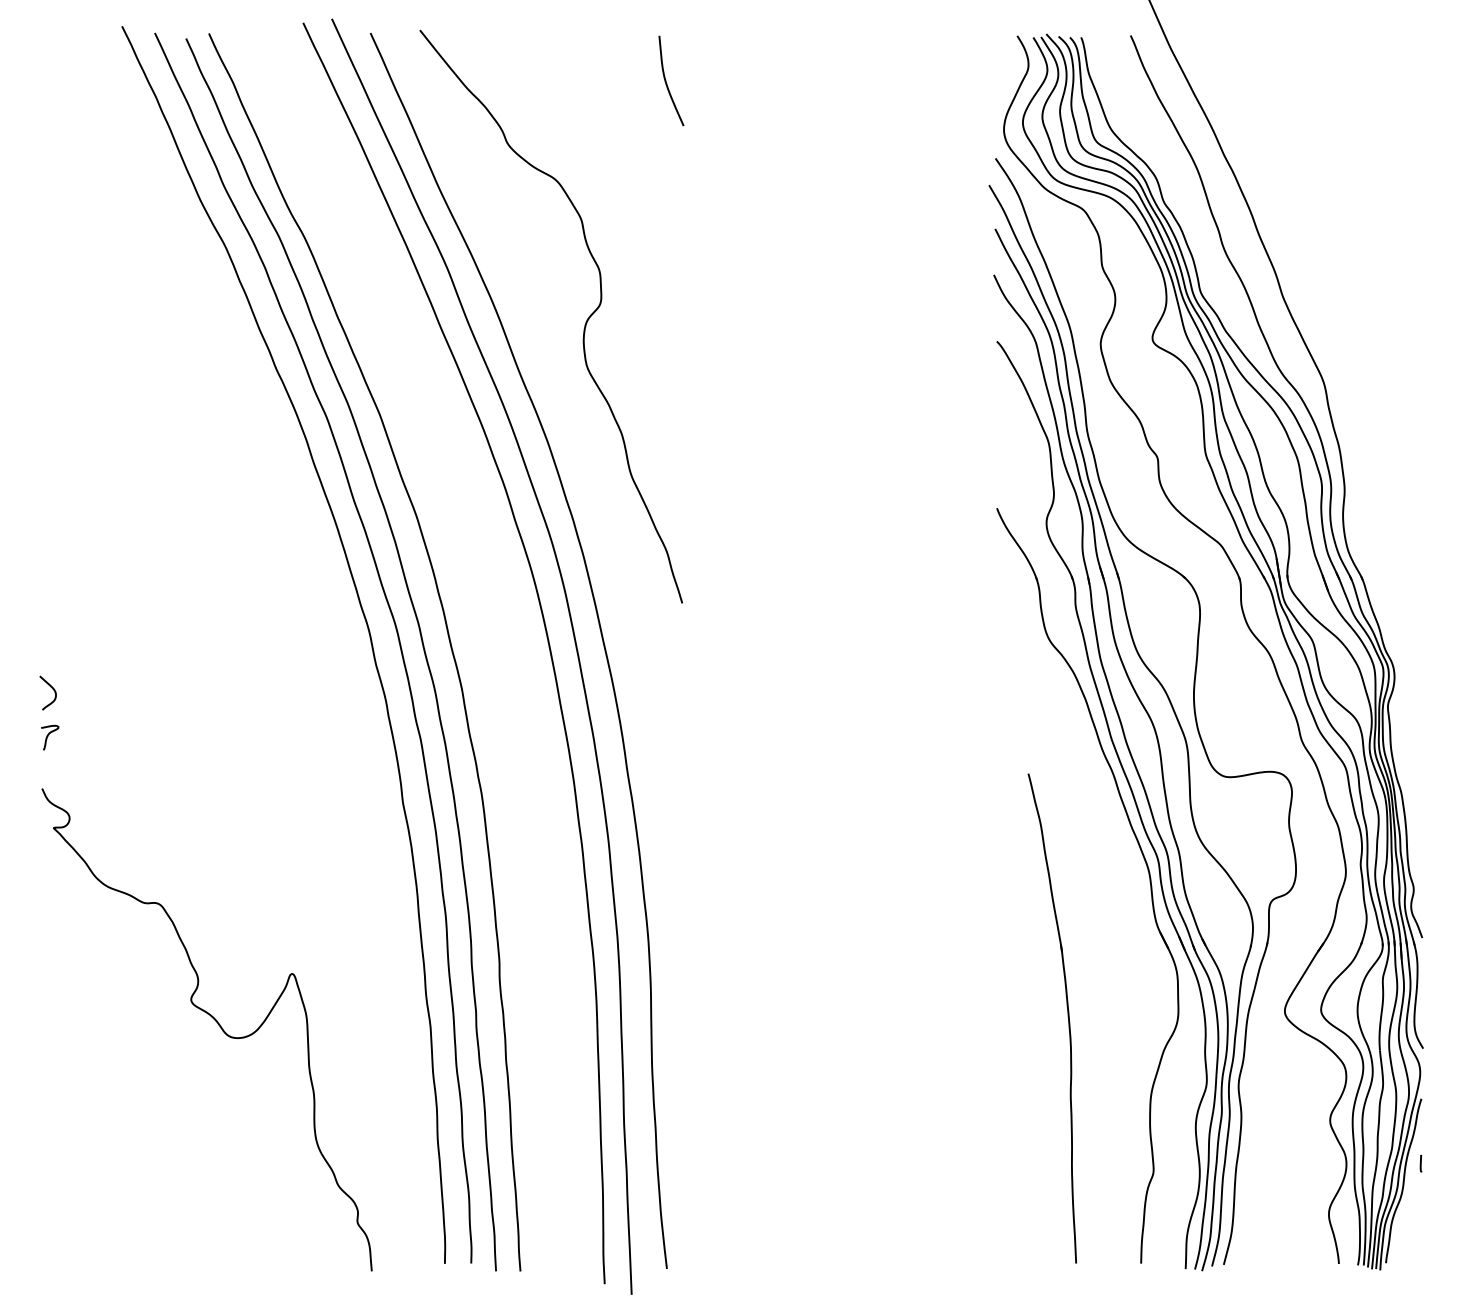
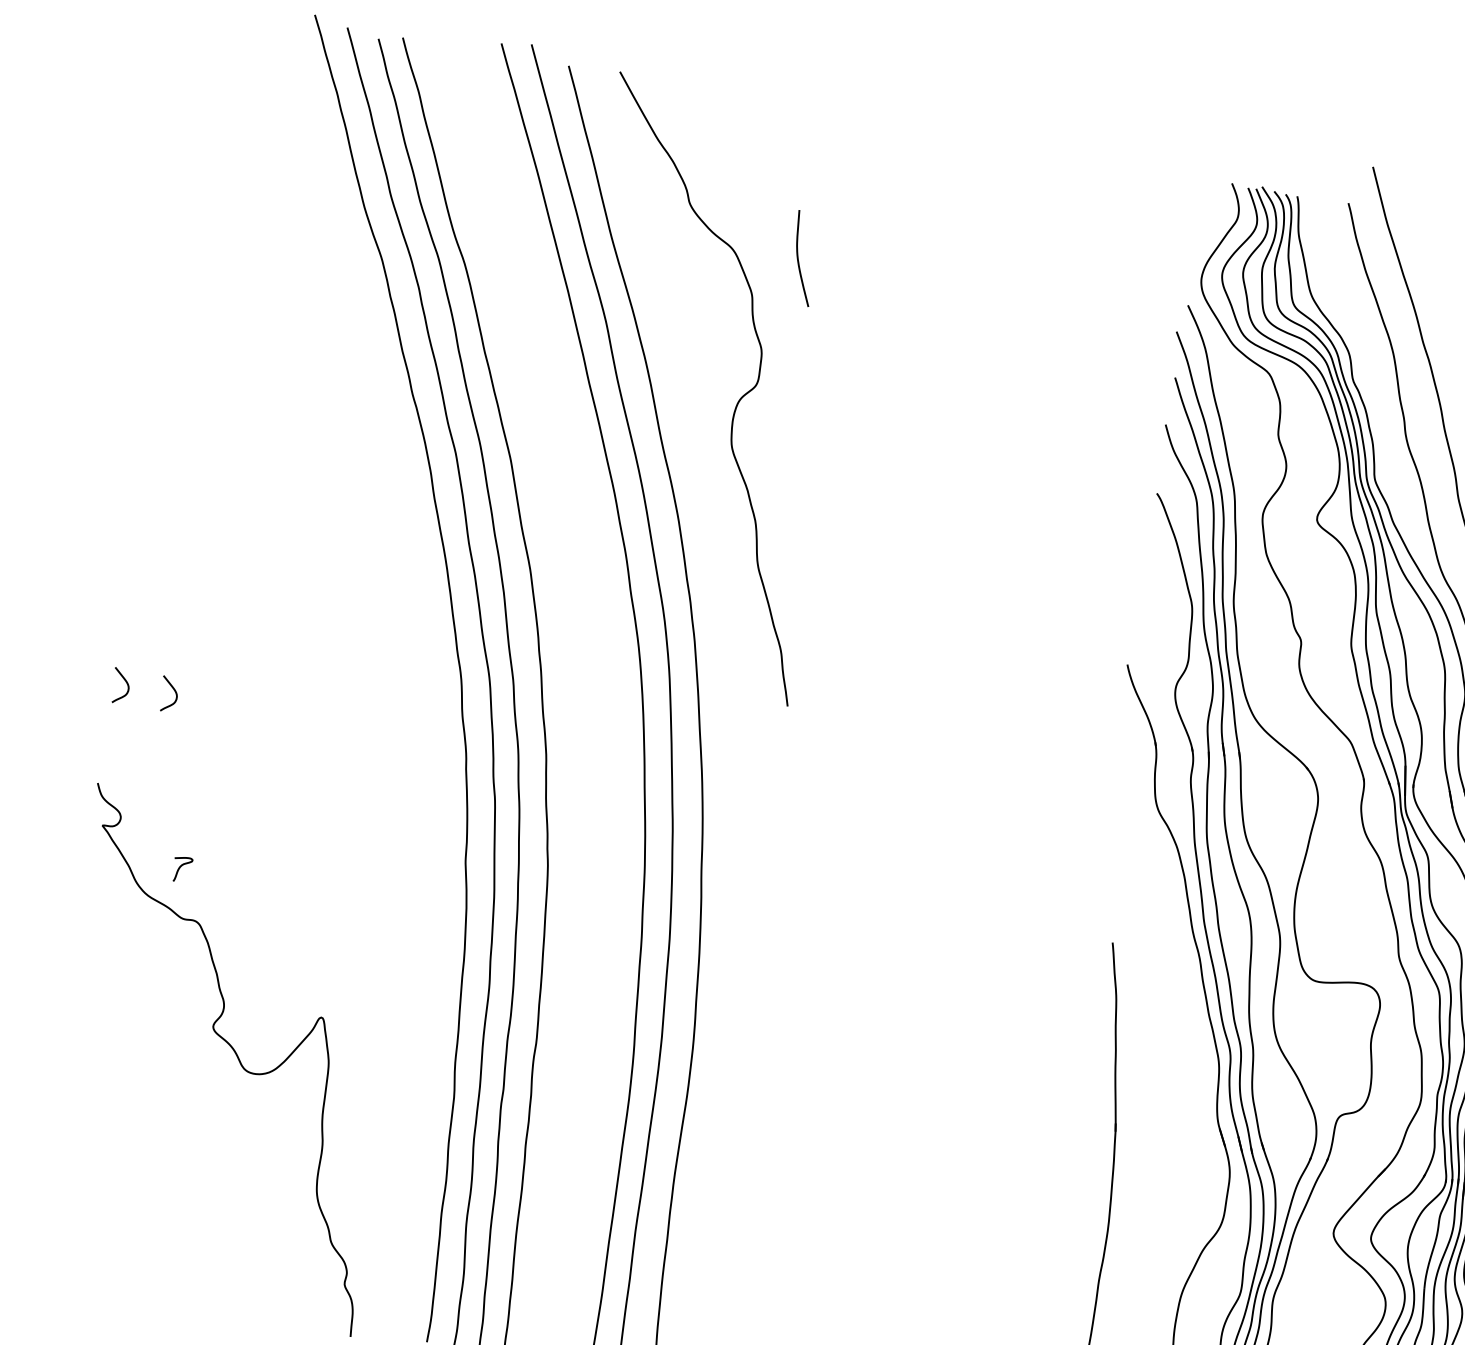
curve: (666, 80) -> (798, 257), moved
curve: (98, 688) -> (173, 690), added
curve: (48, 736) -> (180, 868), moved

